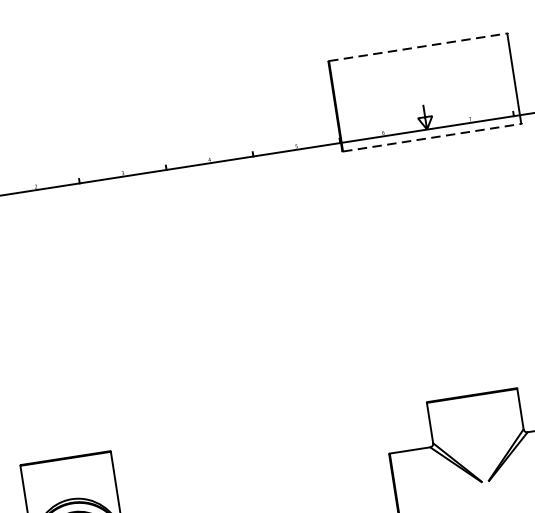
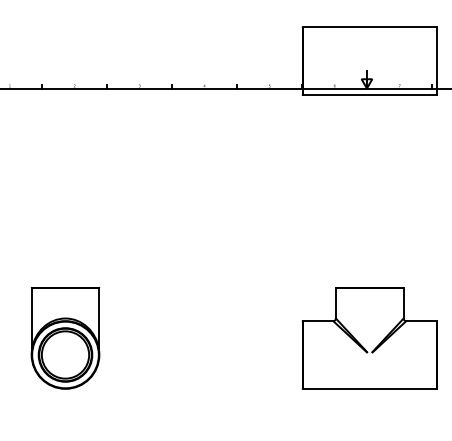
line: (417, 47) -> (369, 27), dashed -> solid
line: (431, 138) -> (369, 95), dashed -> solid

